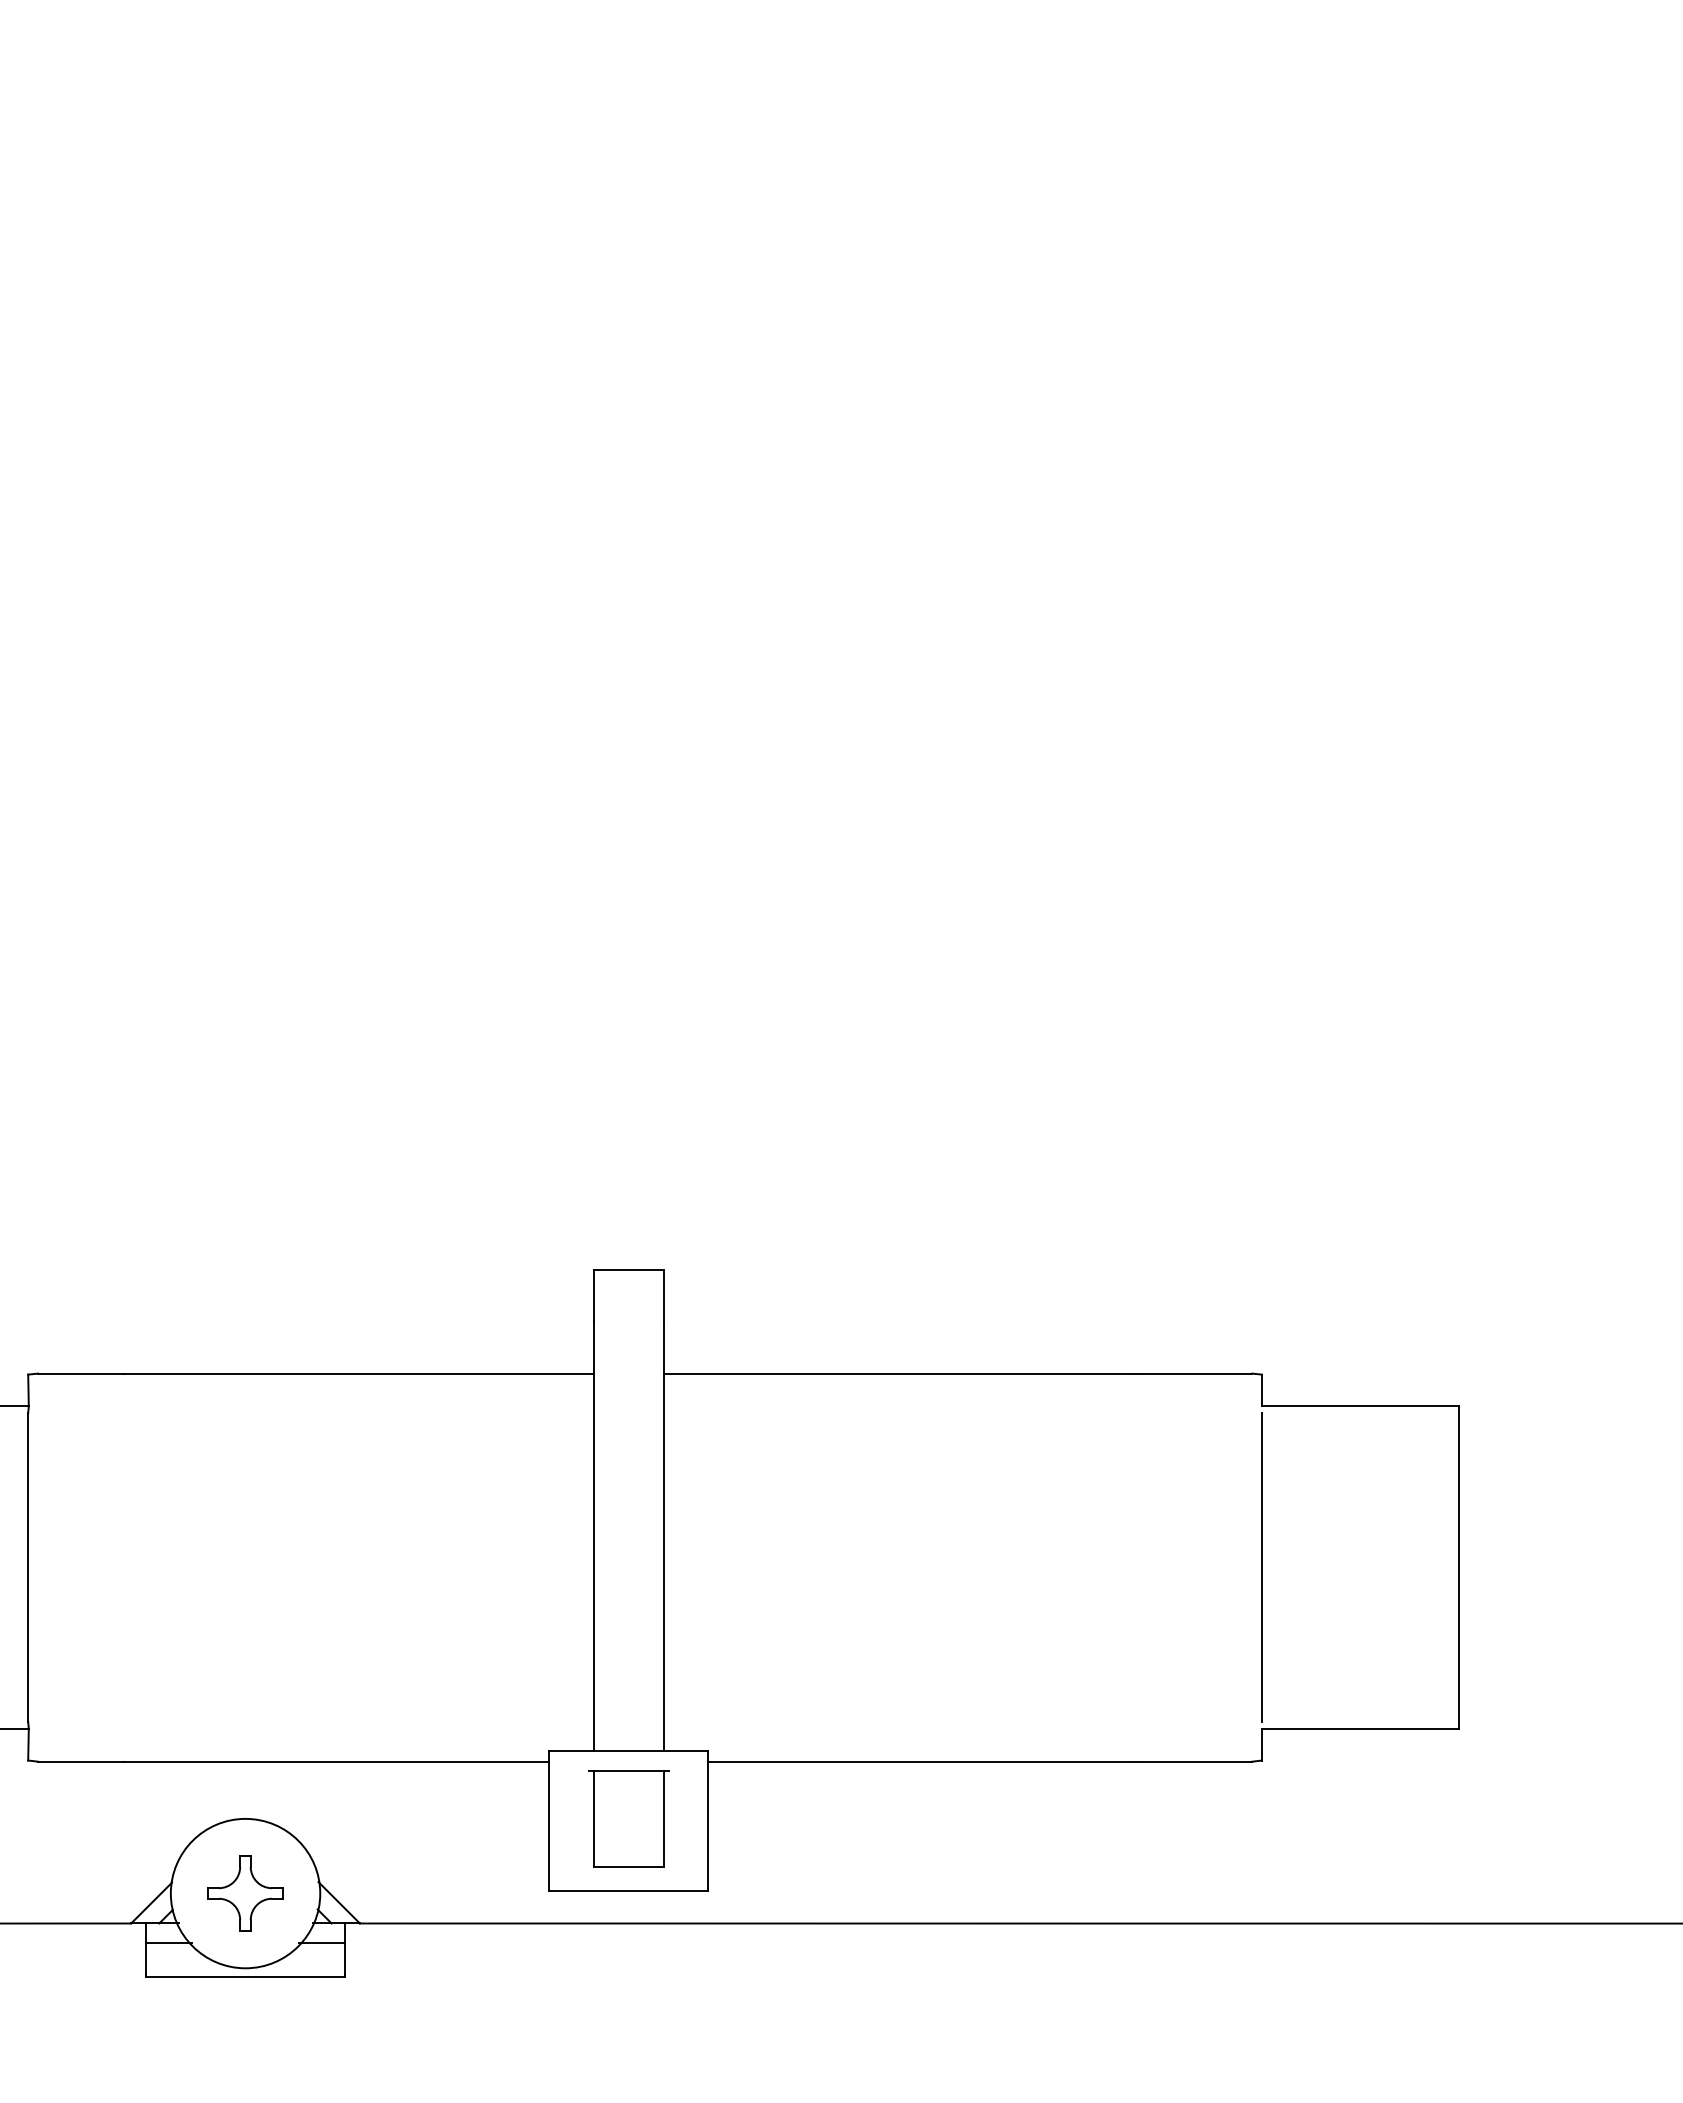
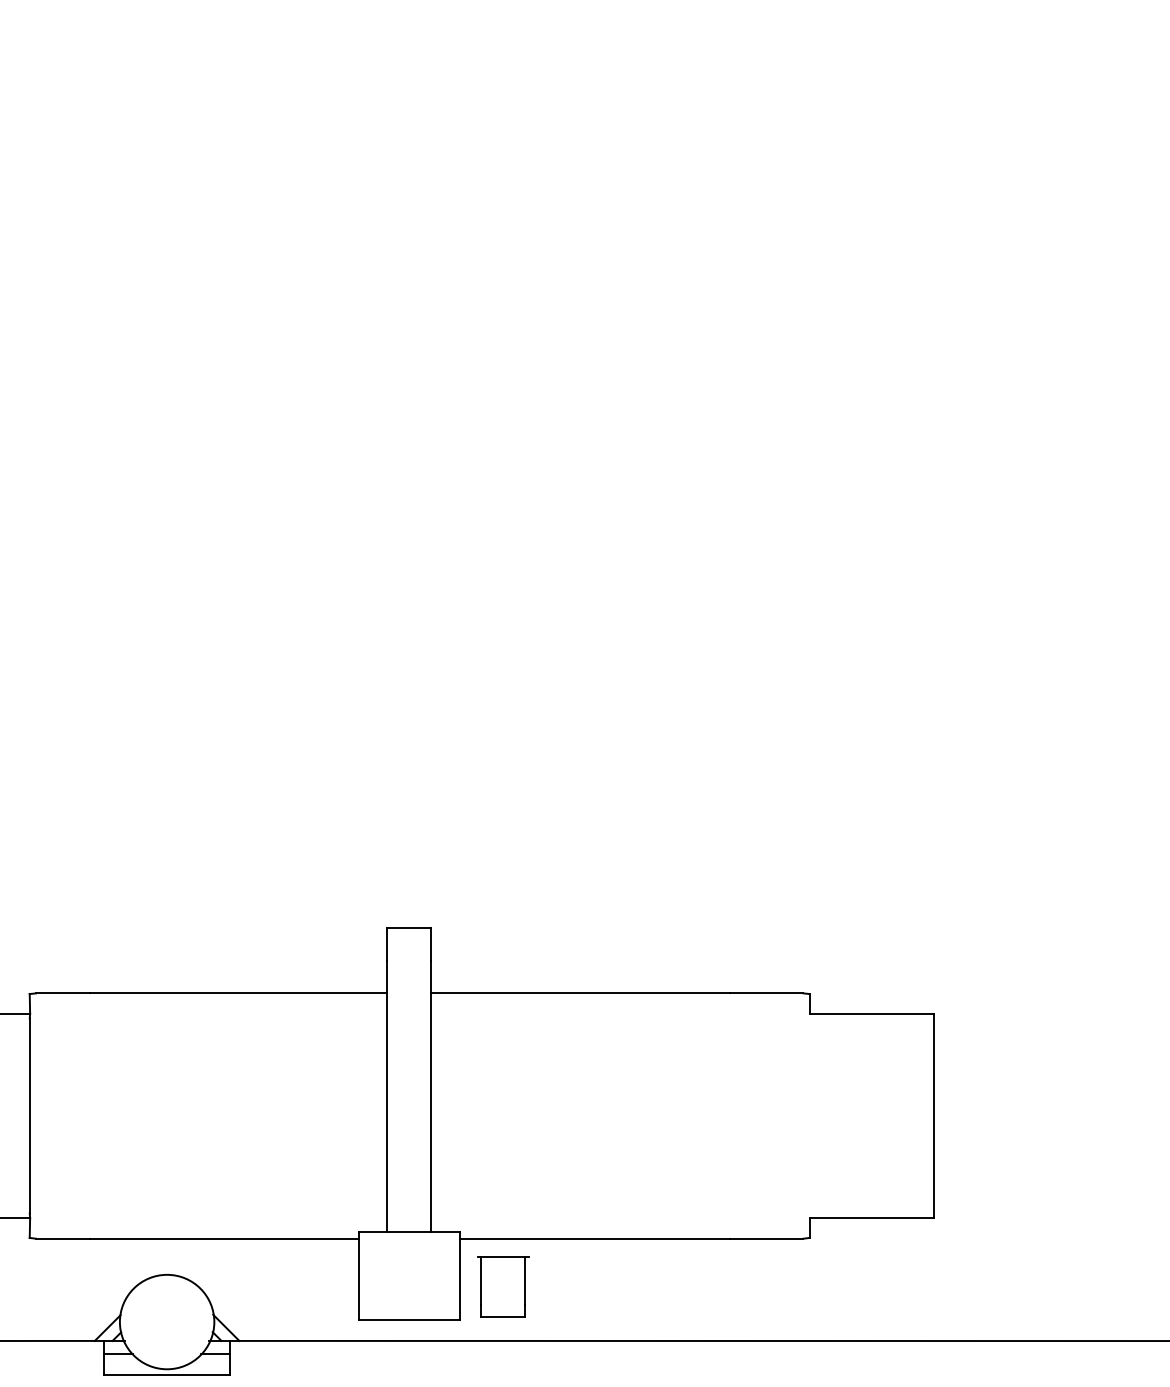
line: (1261, 1566) -> (809, 1115), removed
part: (629, 1818) -> (503, 1286), moved
part: (246, 1894) -> (167, 1322), removed

